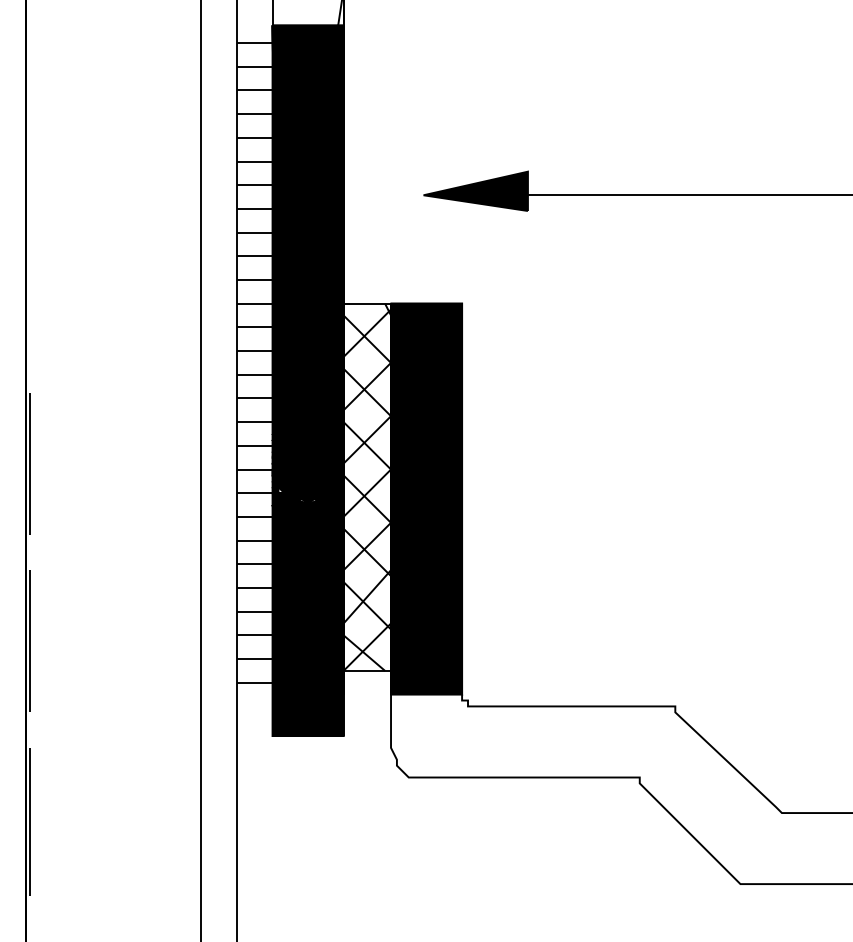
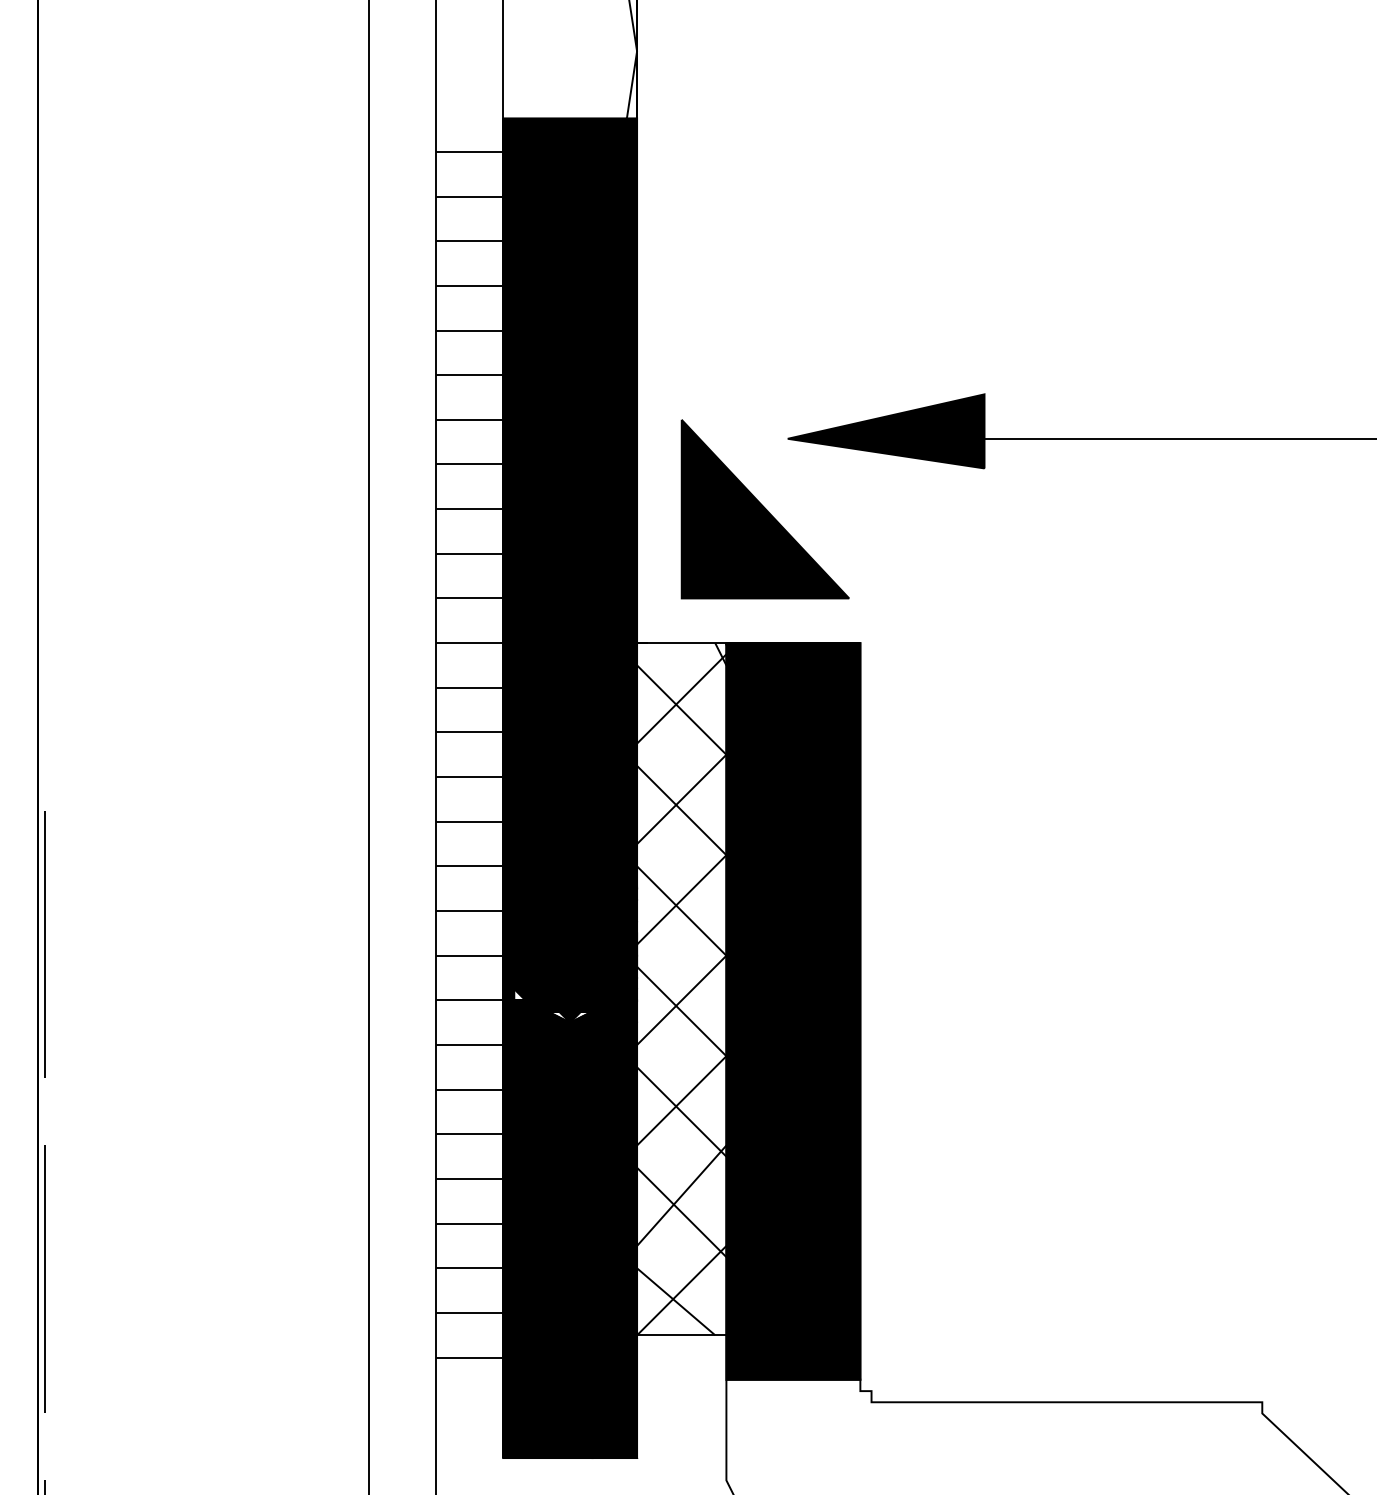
part: (411, 232) -> (765, 508), added

